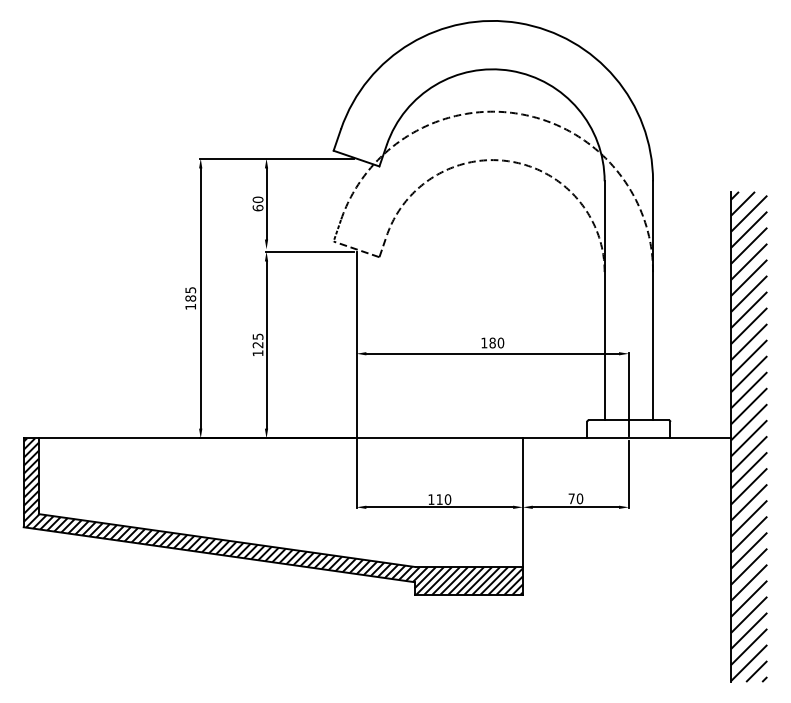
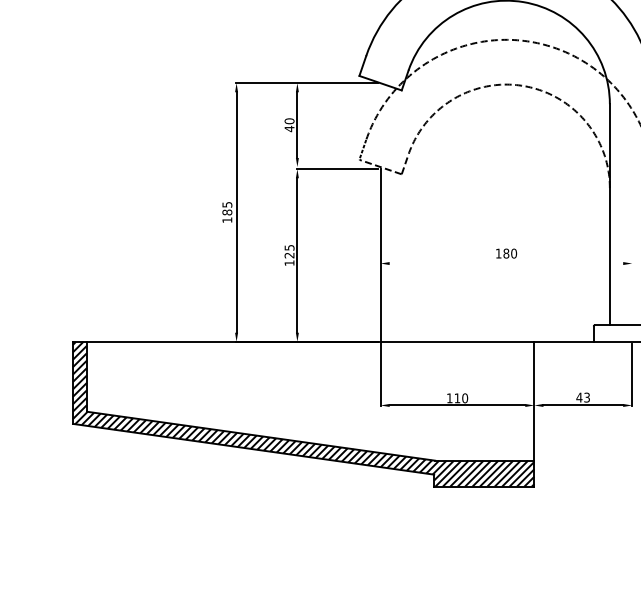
text: (257, 208) -> (289, 129), 60 -> 40
line: (492, 353) -> (506, 263), removed
line: (628, 394) -> (631, 301), removed
text: (575, 498) -> (582, 397), 70 -> 43

